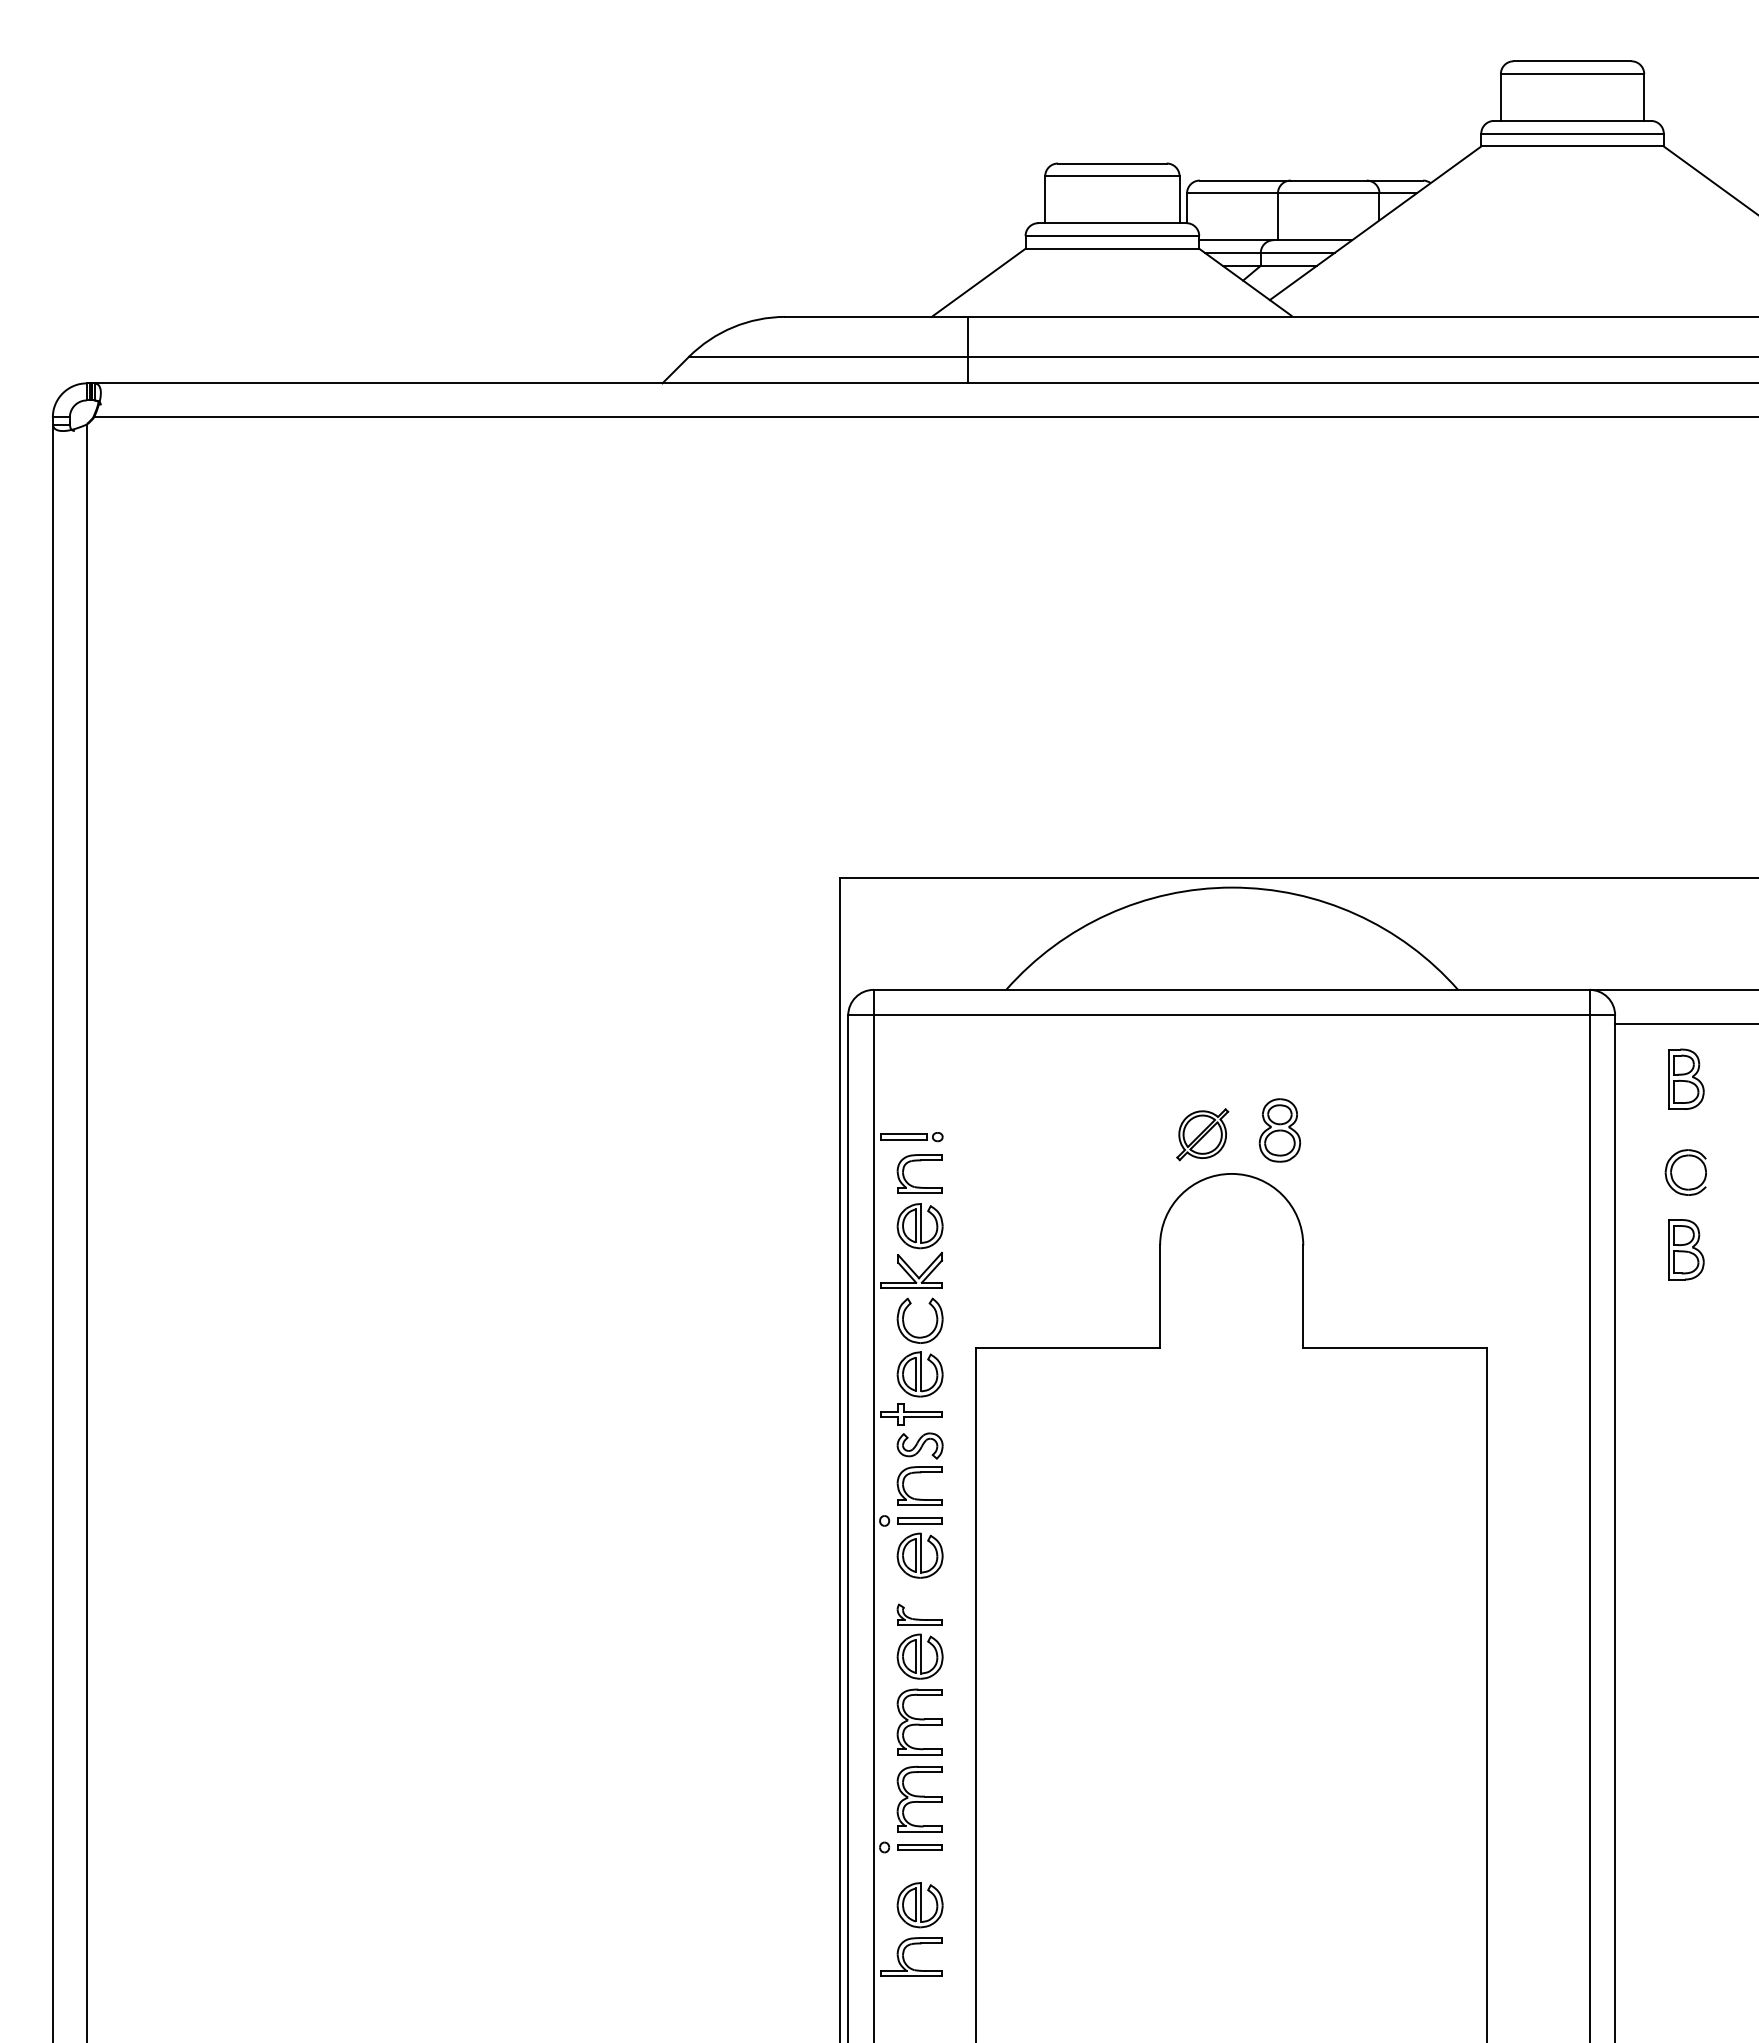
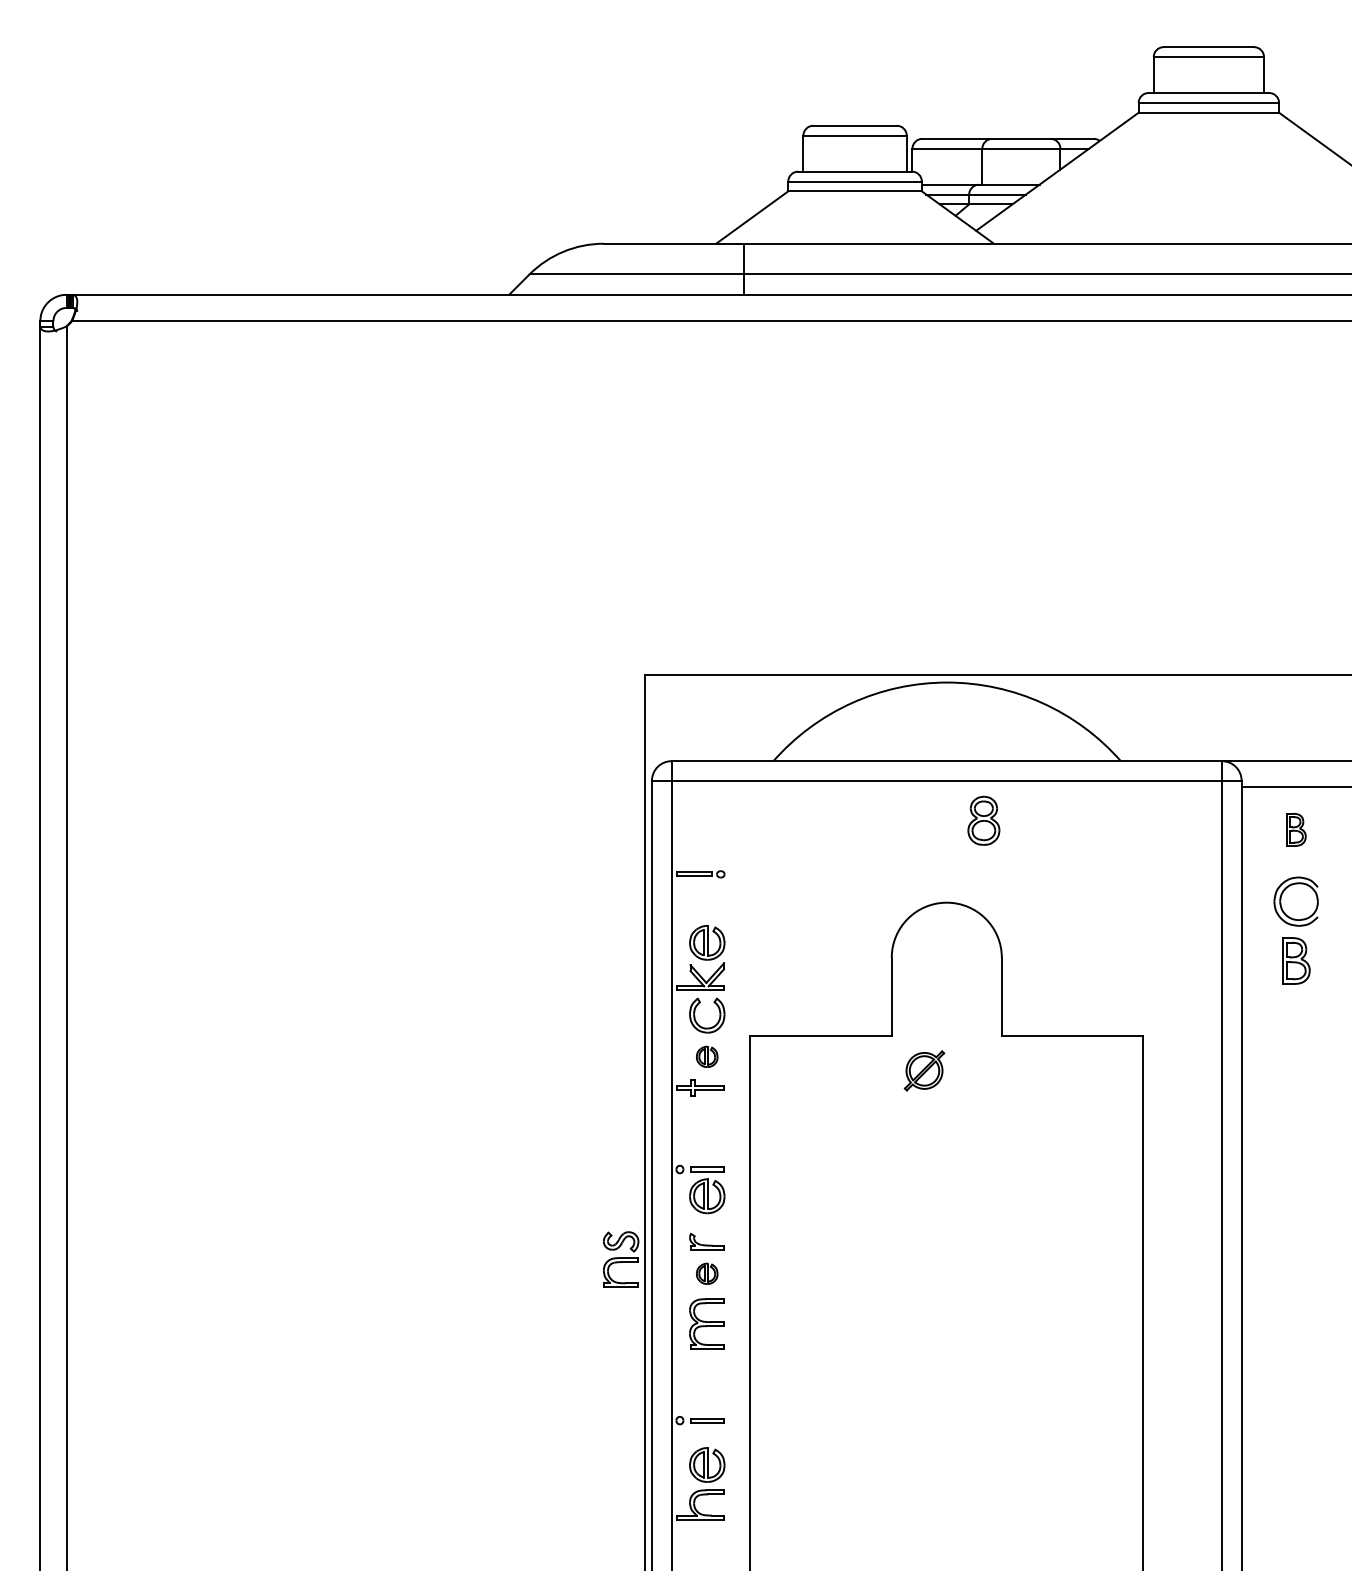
part: (1686, 1078) -> (1296, 829), size x0.7
part: (1279, 1130) -> (983, 820), moved
part: (1202, 1134) -> (924, 1070), moved
part: (919, 1161) -> (706, 893), removed
part: (1685, 1172) -> (1295, 901), size x1.4
part: (919, 1374) -> (706, 1056), size x0.6
part: (919, 1468) -> (620, 1259), moved
part: (919, 1656) -> (706, 1273), size x0.6
part: (919, 1798) -> (706, 1382), removed

